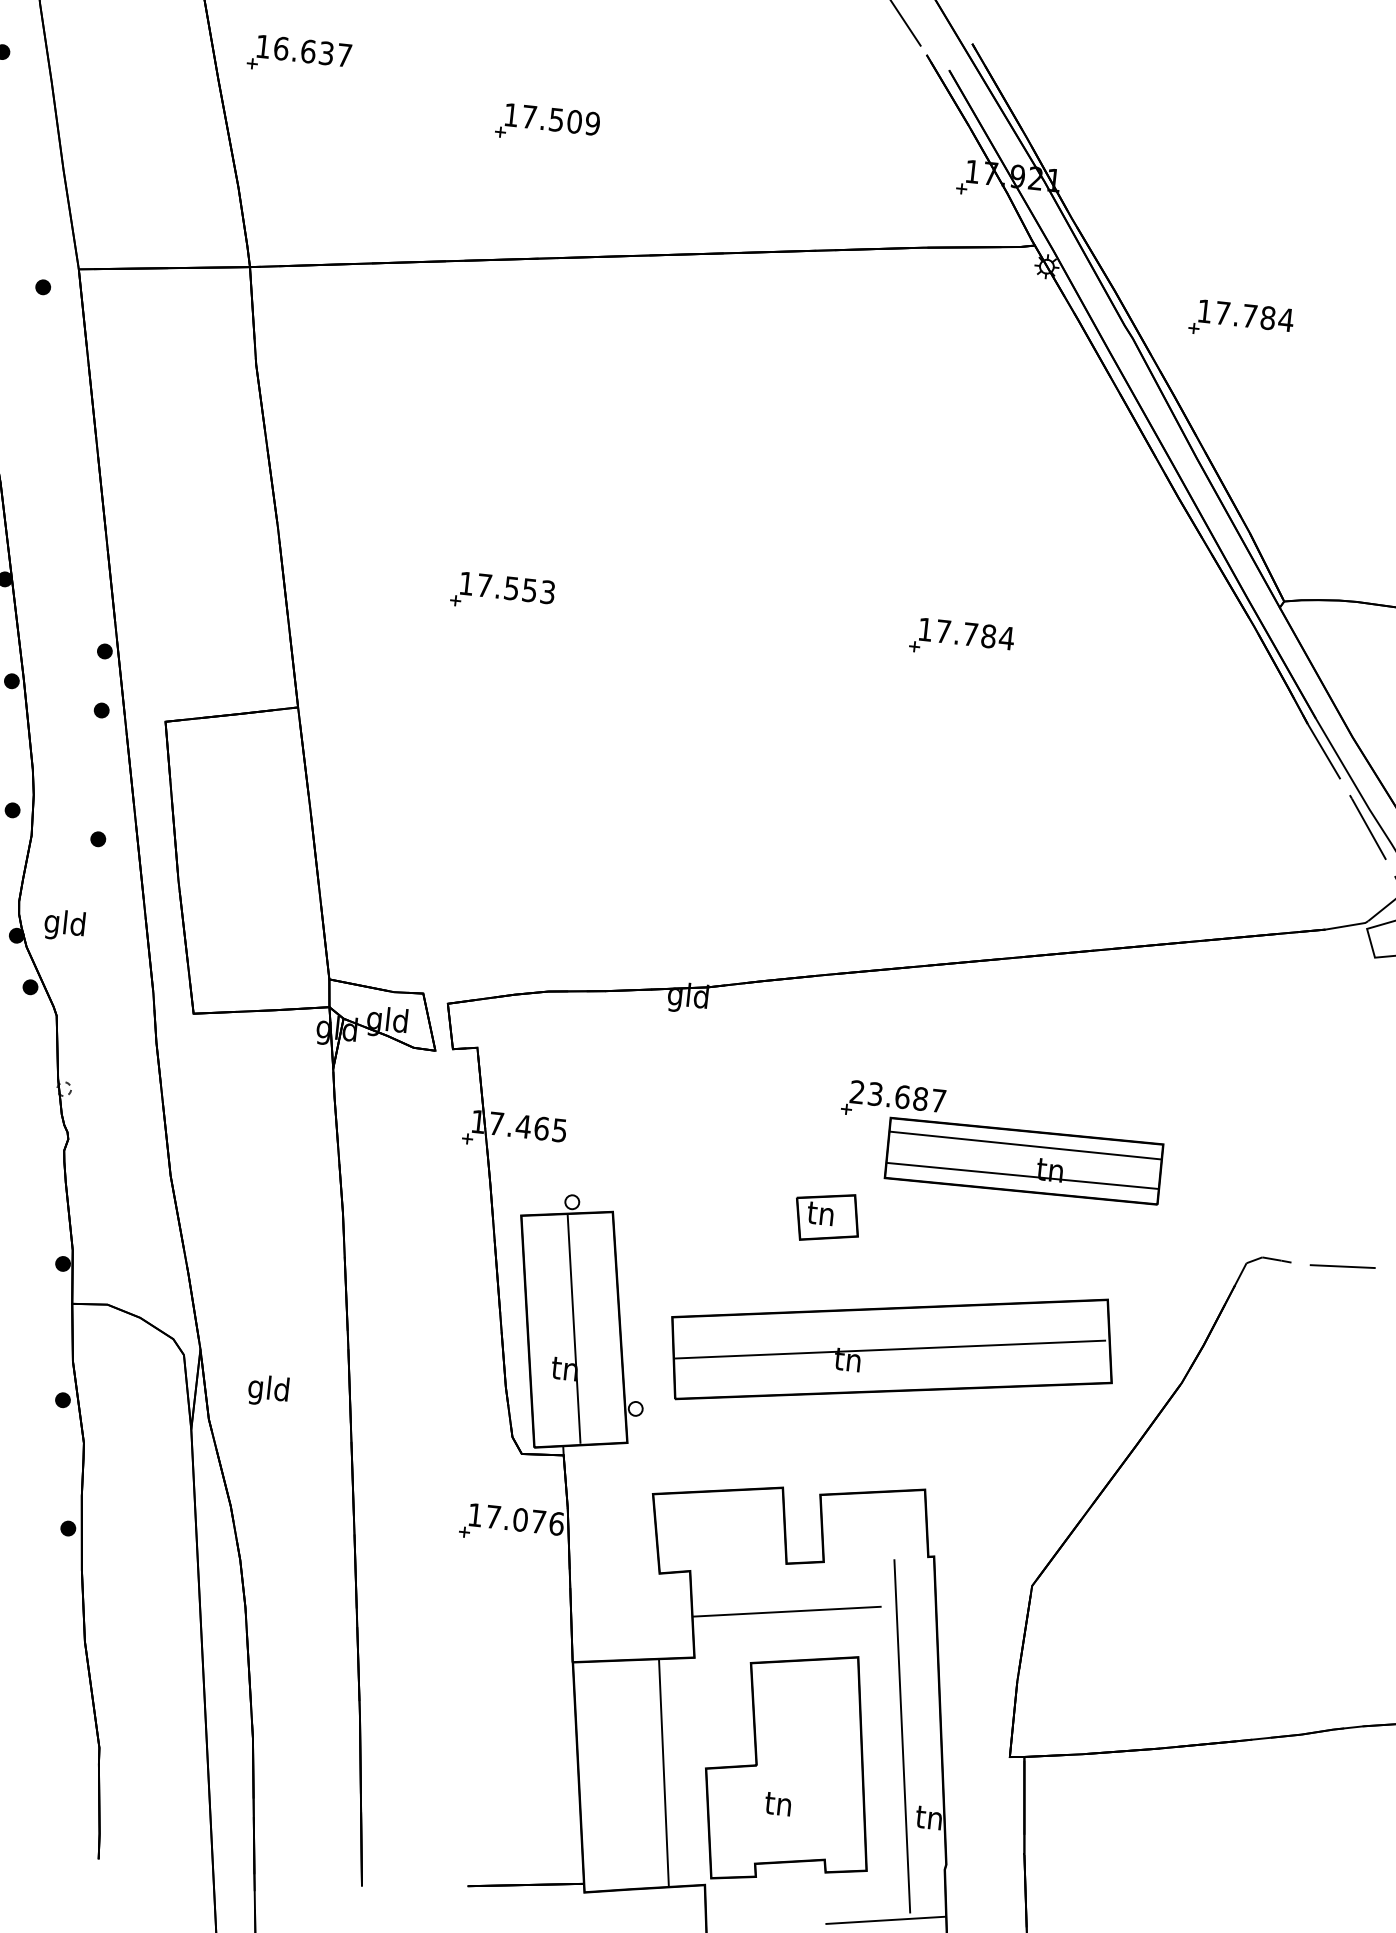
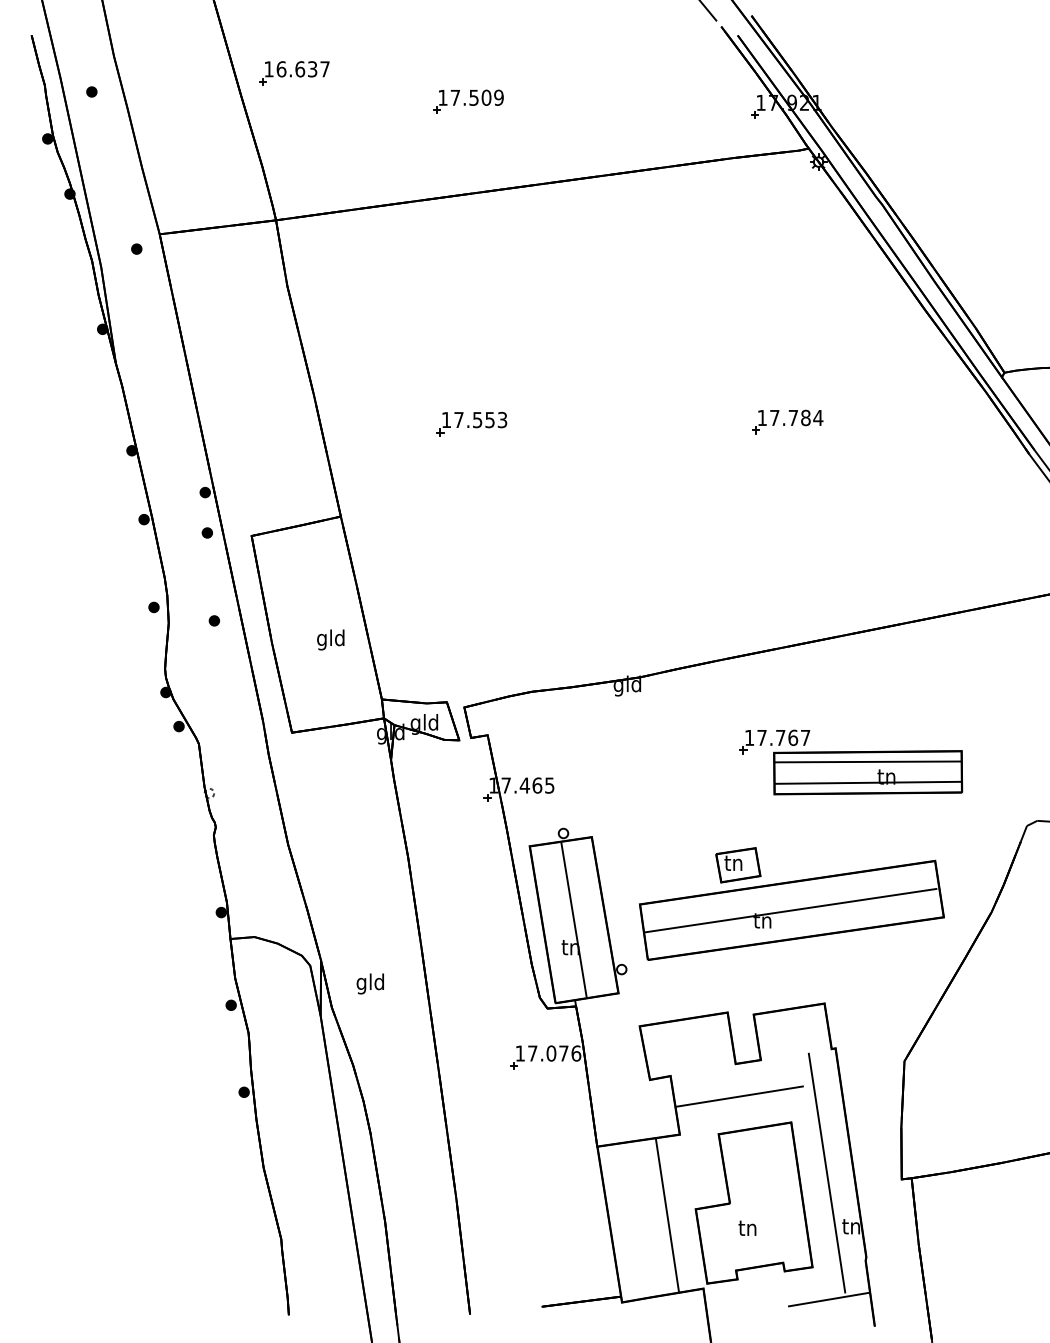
part: (1240, 320) -> (954, 184), removed
text: (64, 924) -> (330, 639), moved
text: (889, 1095) -> (771, 737), 23.687 -> 17.767
part: (827, 1217) -> (738, 865), moved

